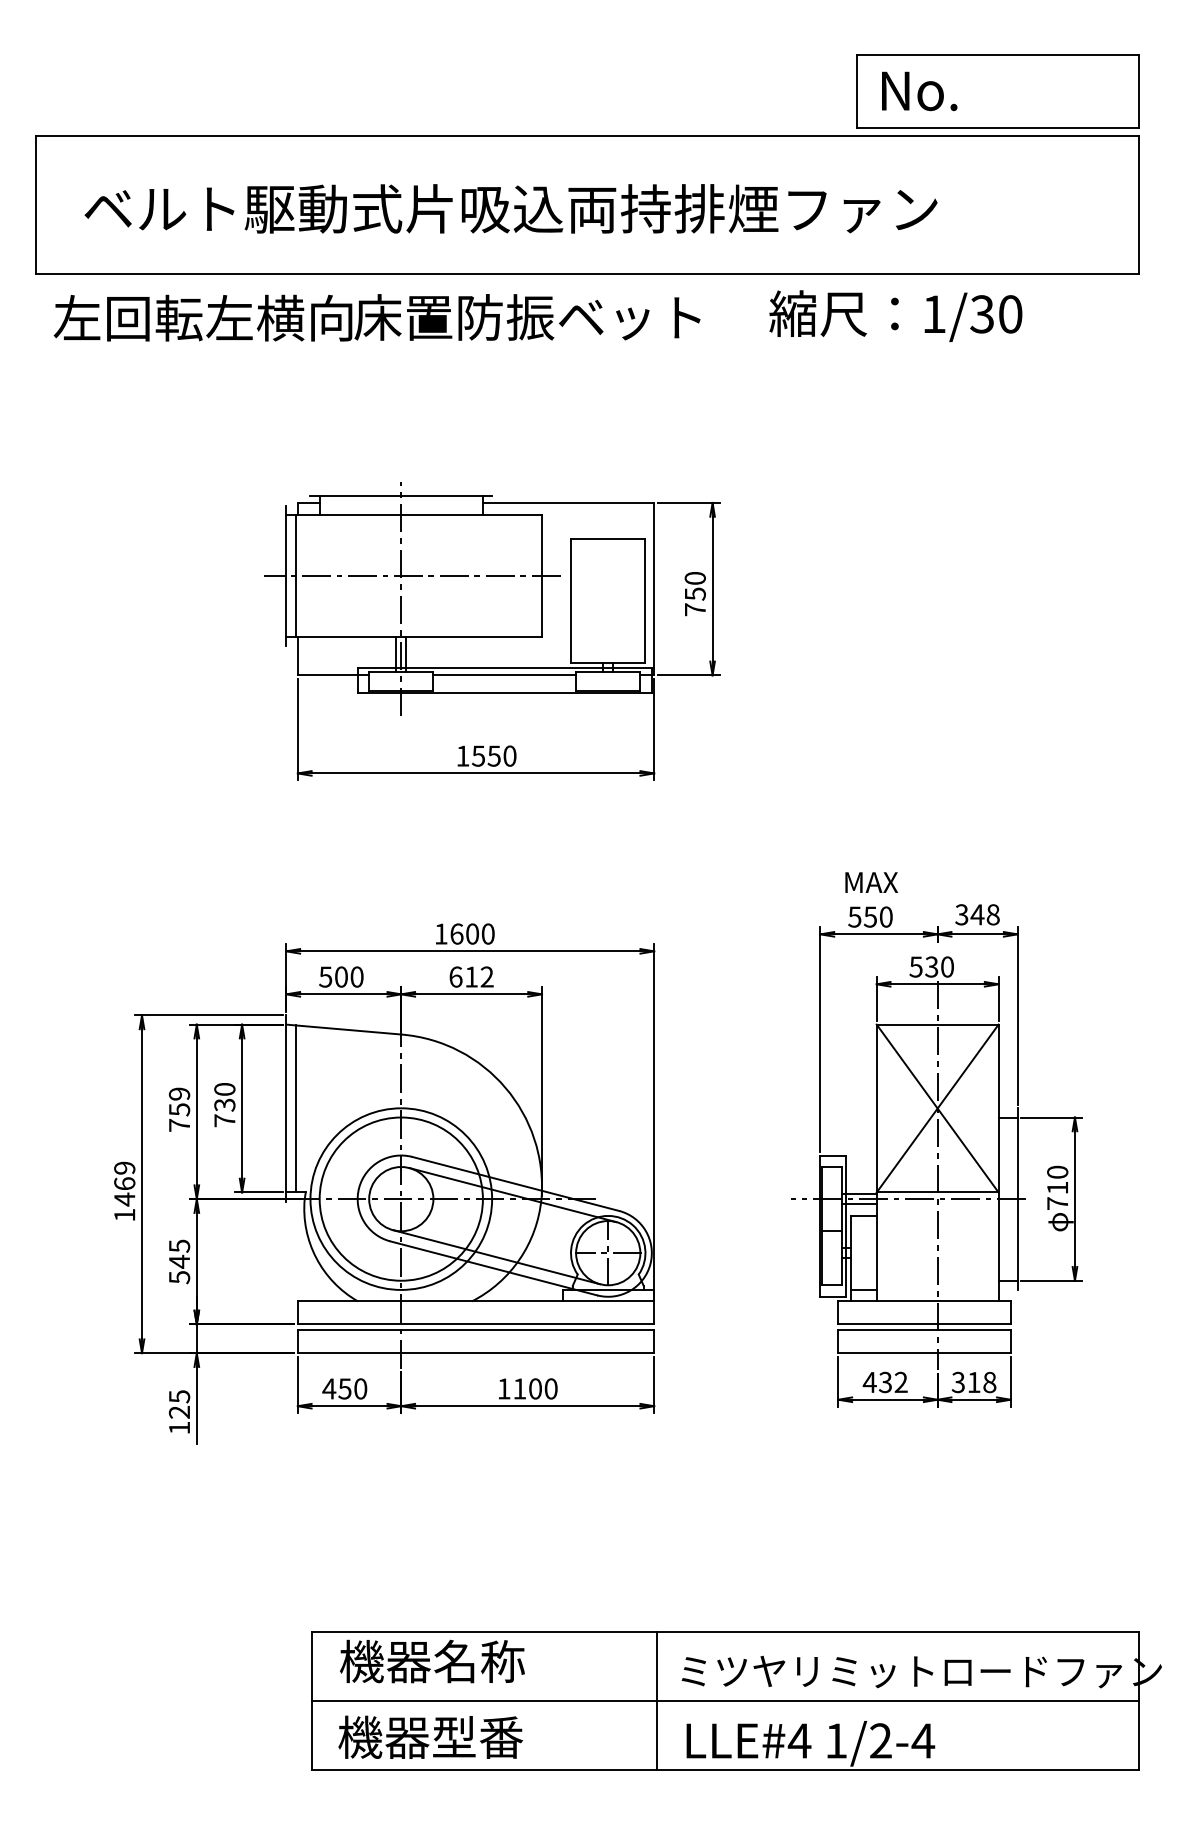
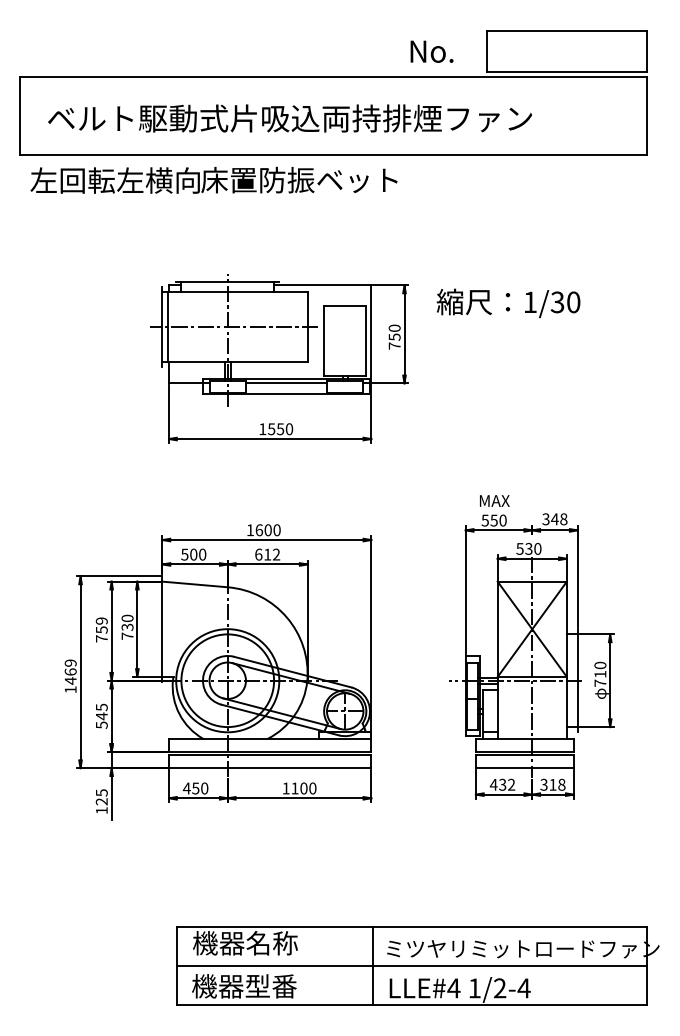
text: (918, 90) -> (431, 51), moved
text: (895, 316) -> (508, 303), moved
line: (295, 1108) -> (167, 629), removed

